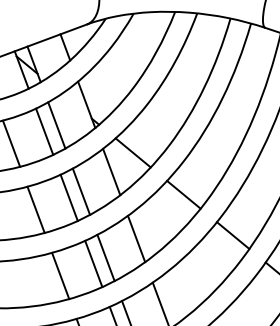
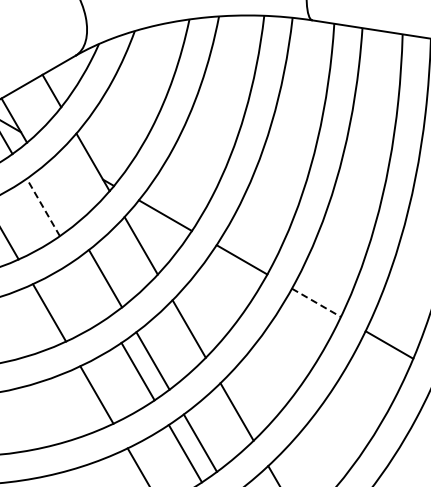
line: (56, 125) -> (57, 196), removed
line: (44, 131) -> (43, 207), solid -> dashed
line: (69, 197) -> (90, 289), removed
line: (233, 236) -> (316, 303), solid -> dashed

